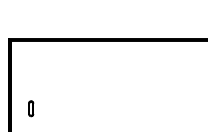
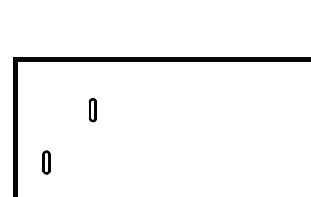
part: (62, 73) -> (93, 109), added

